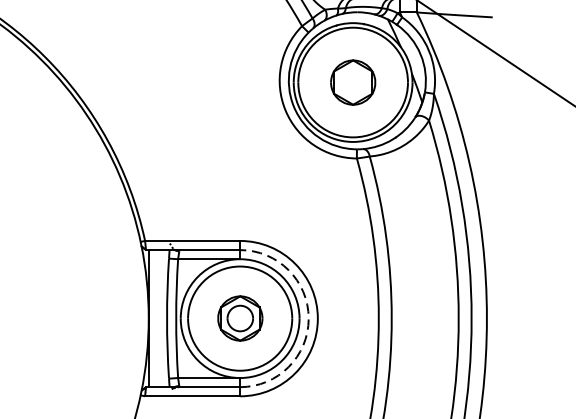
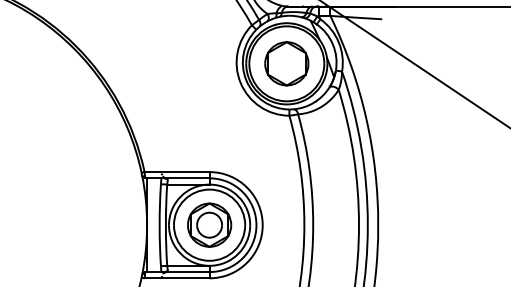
part: (352, 82) -> (286, 63), size x1.43
part: (240, 317) -> (209, 224), size x1.43
arc: (308, 319) -> (256, 225), dashed -> solid

